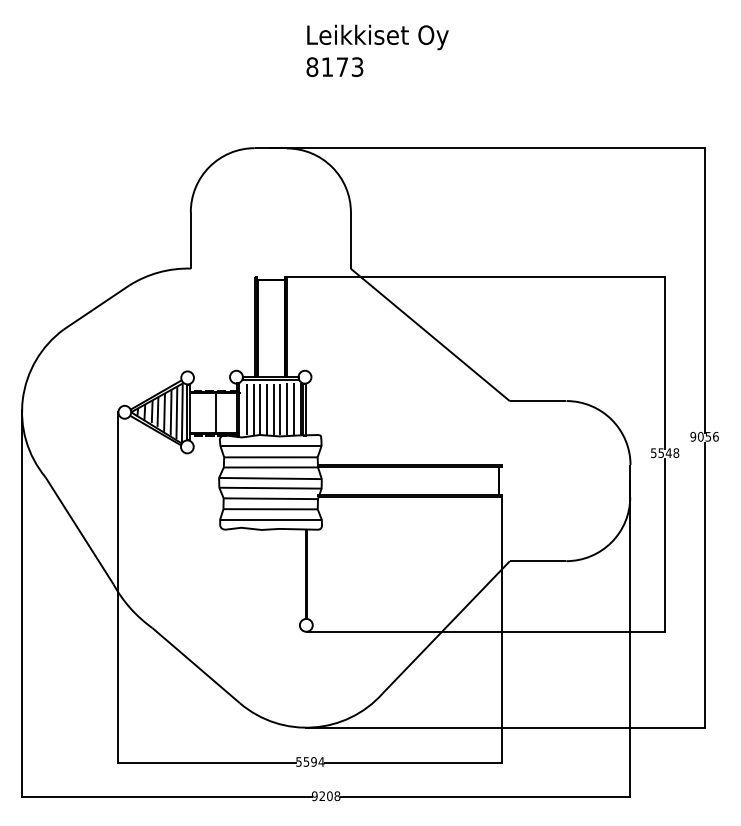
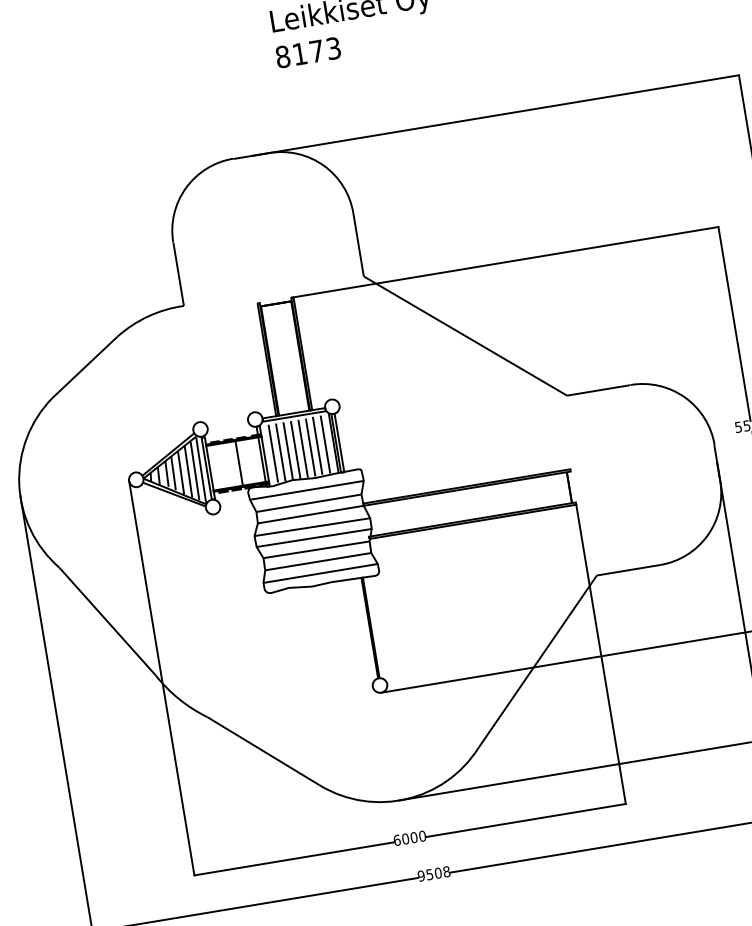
text: (310, 761) -> (410, 837), 5594 -> 6000
text: (322, 796) -> (430, 874), 9208 -> 9508

